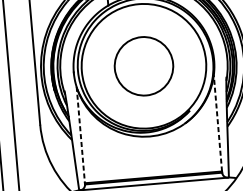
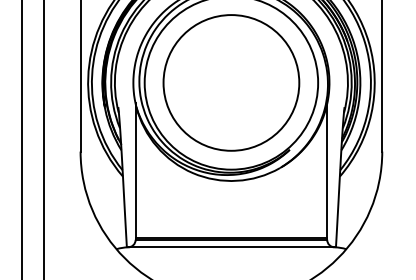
circle: (143, 65) -> (231, 82), size x1.67
line: (218, 123) -> (327, 170), dashed -> solid
line: (80, 135) -> (135, 171), dashed -> solid

